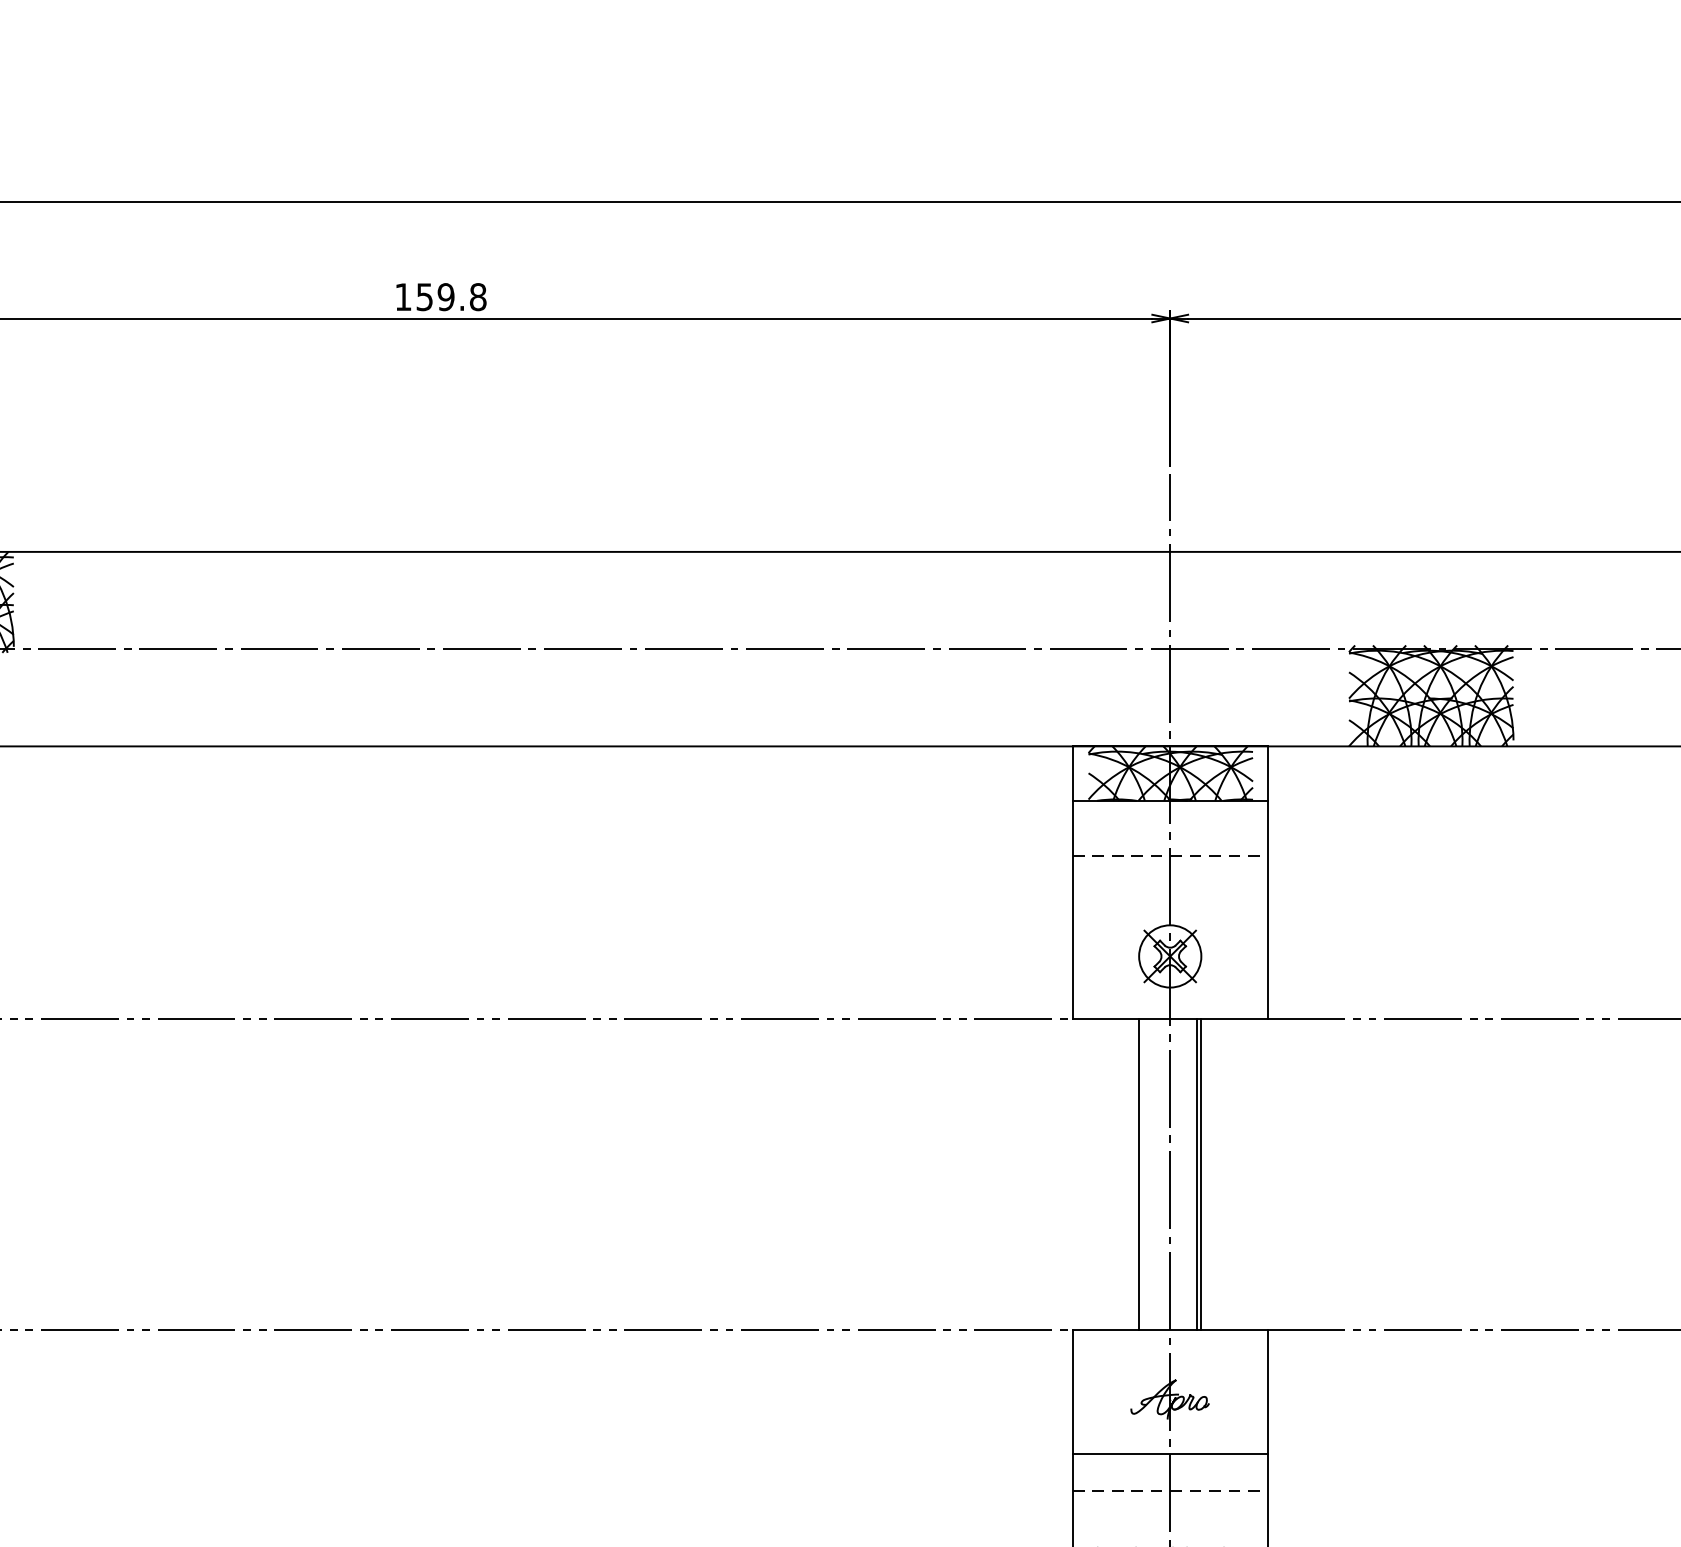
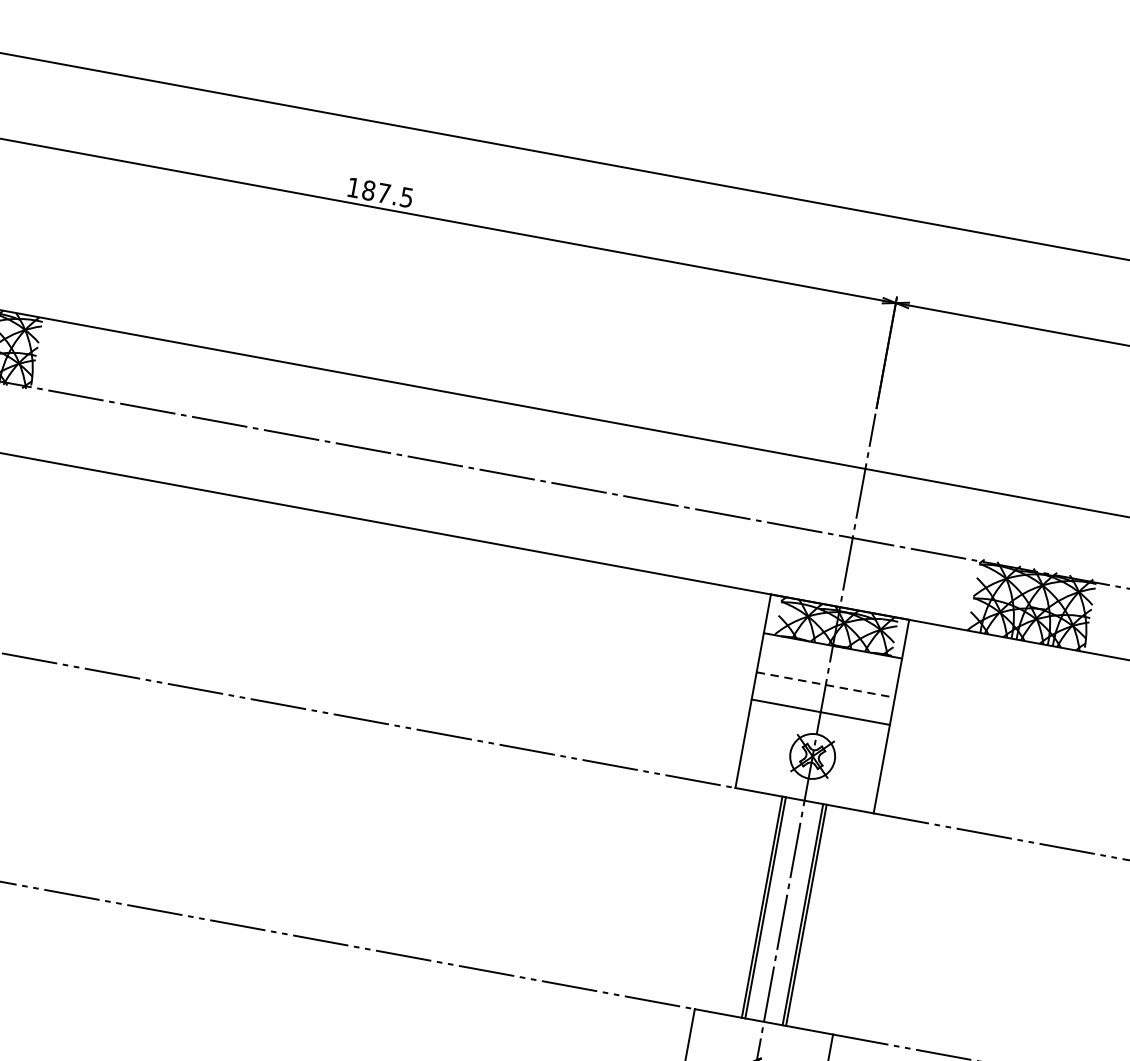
text: (451, 297) -> (387, 194), 159.8 -> 187.5
line: (1170, 894) -> (820, 712), added
line: (1143, 1173) -> (765, 907), added

